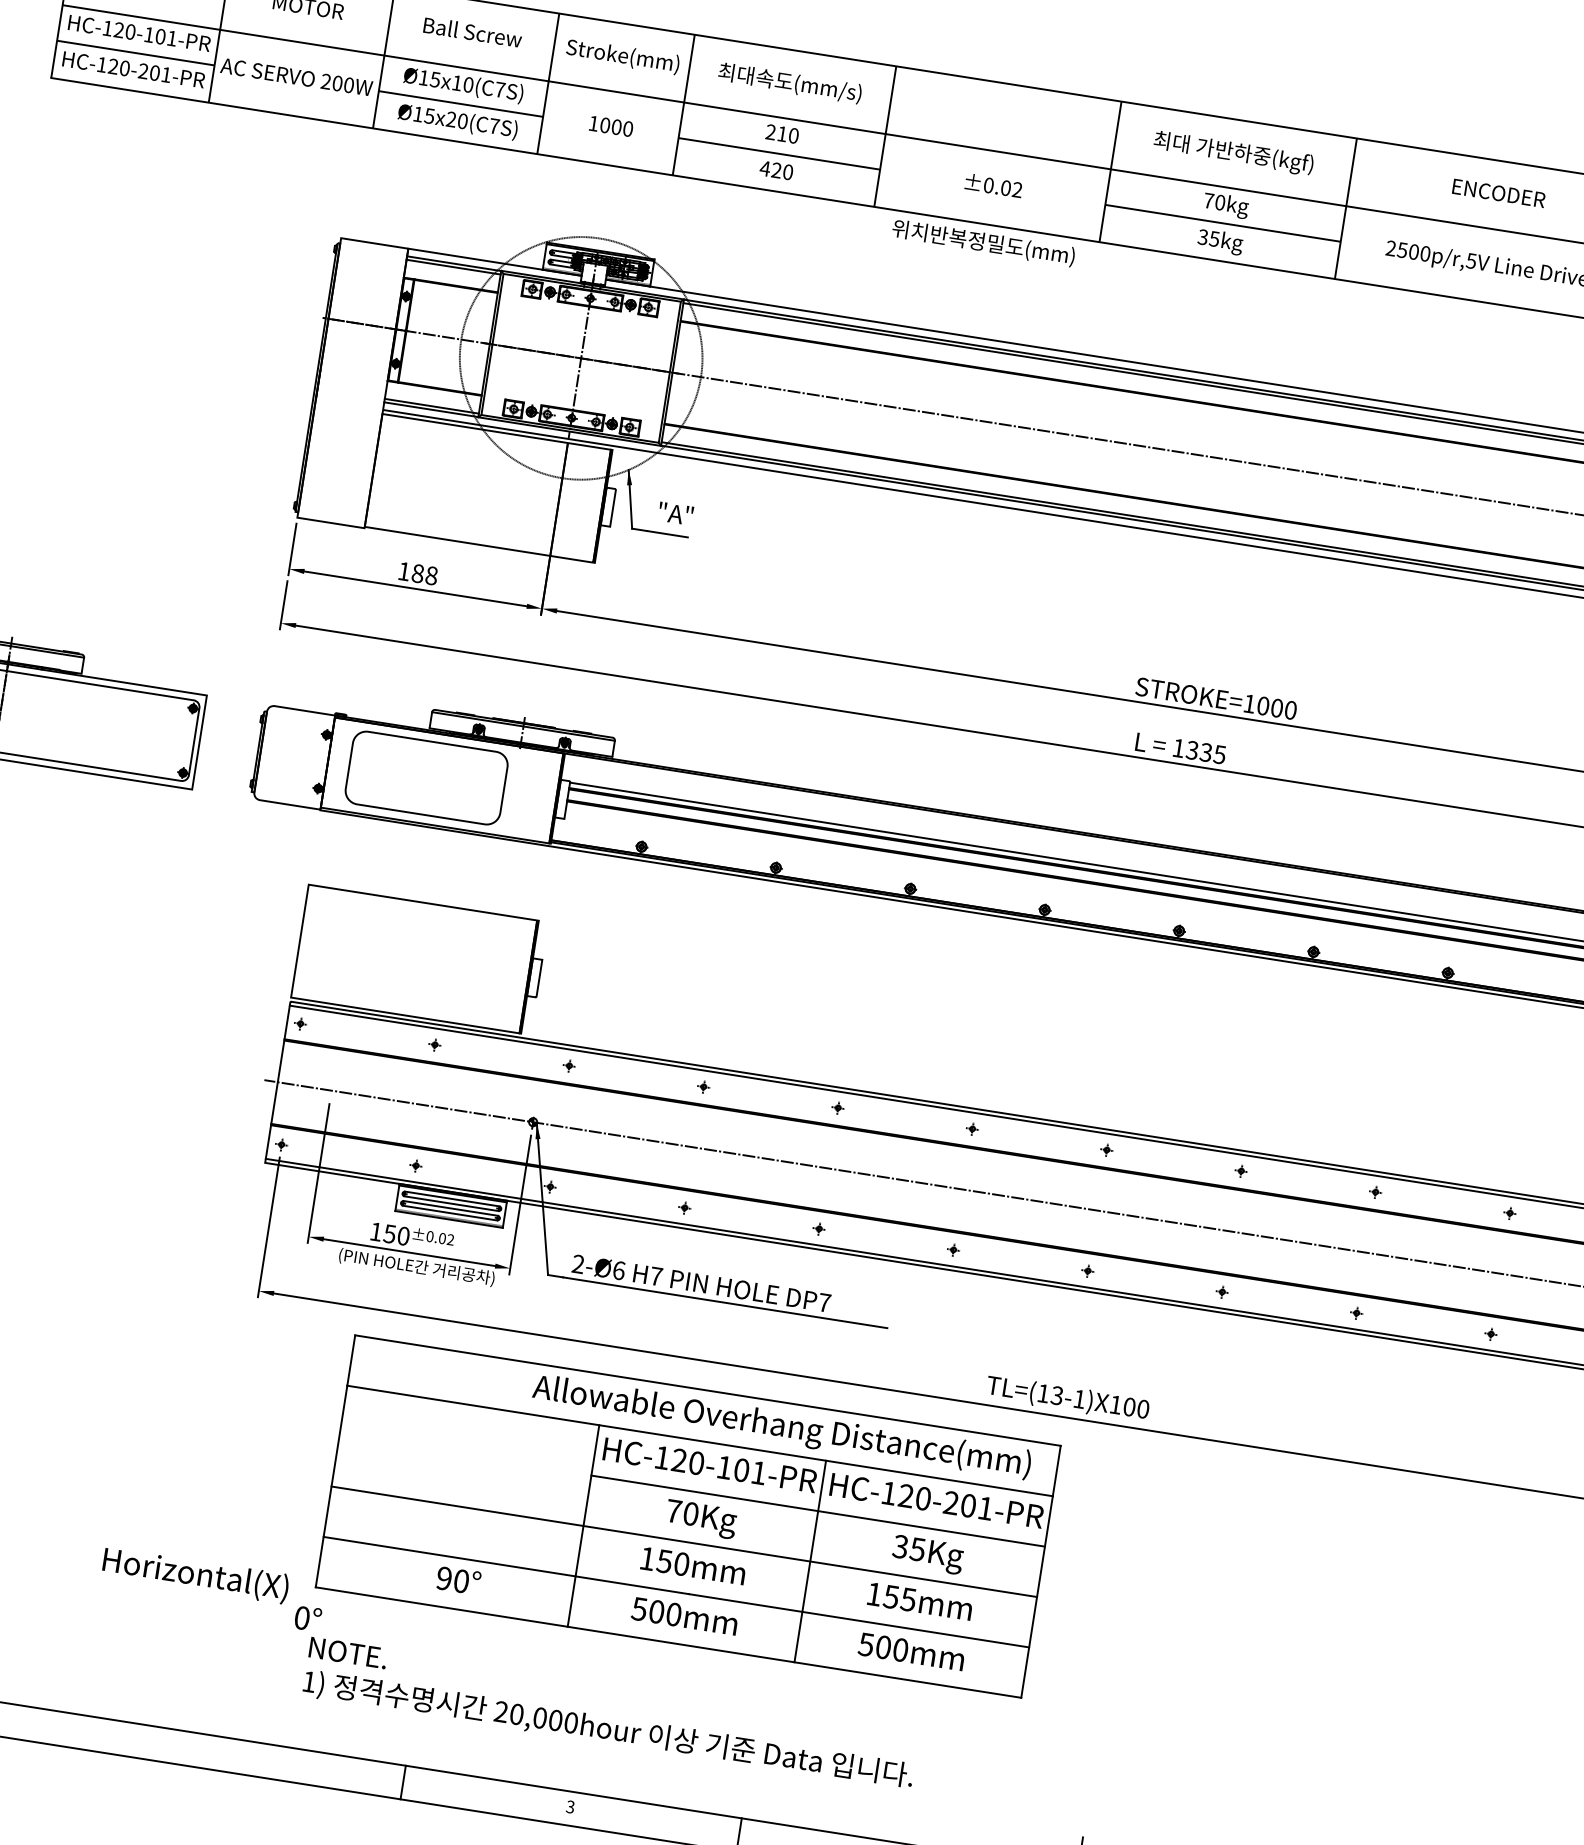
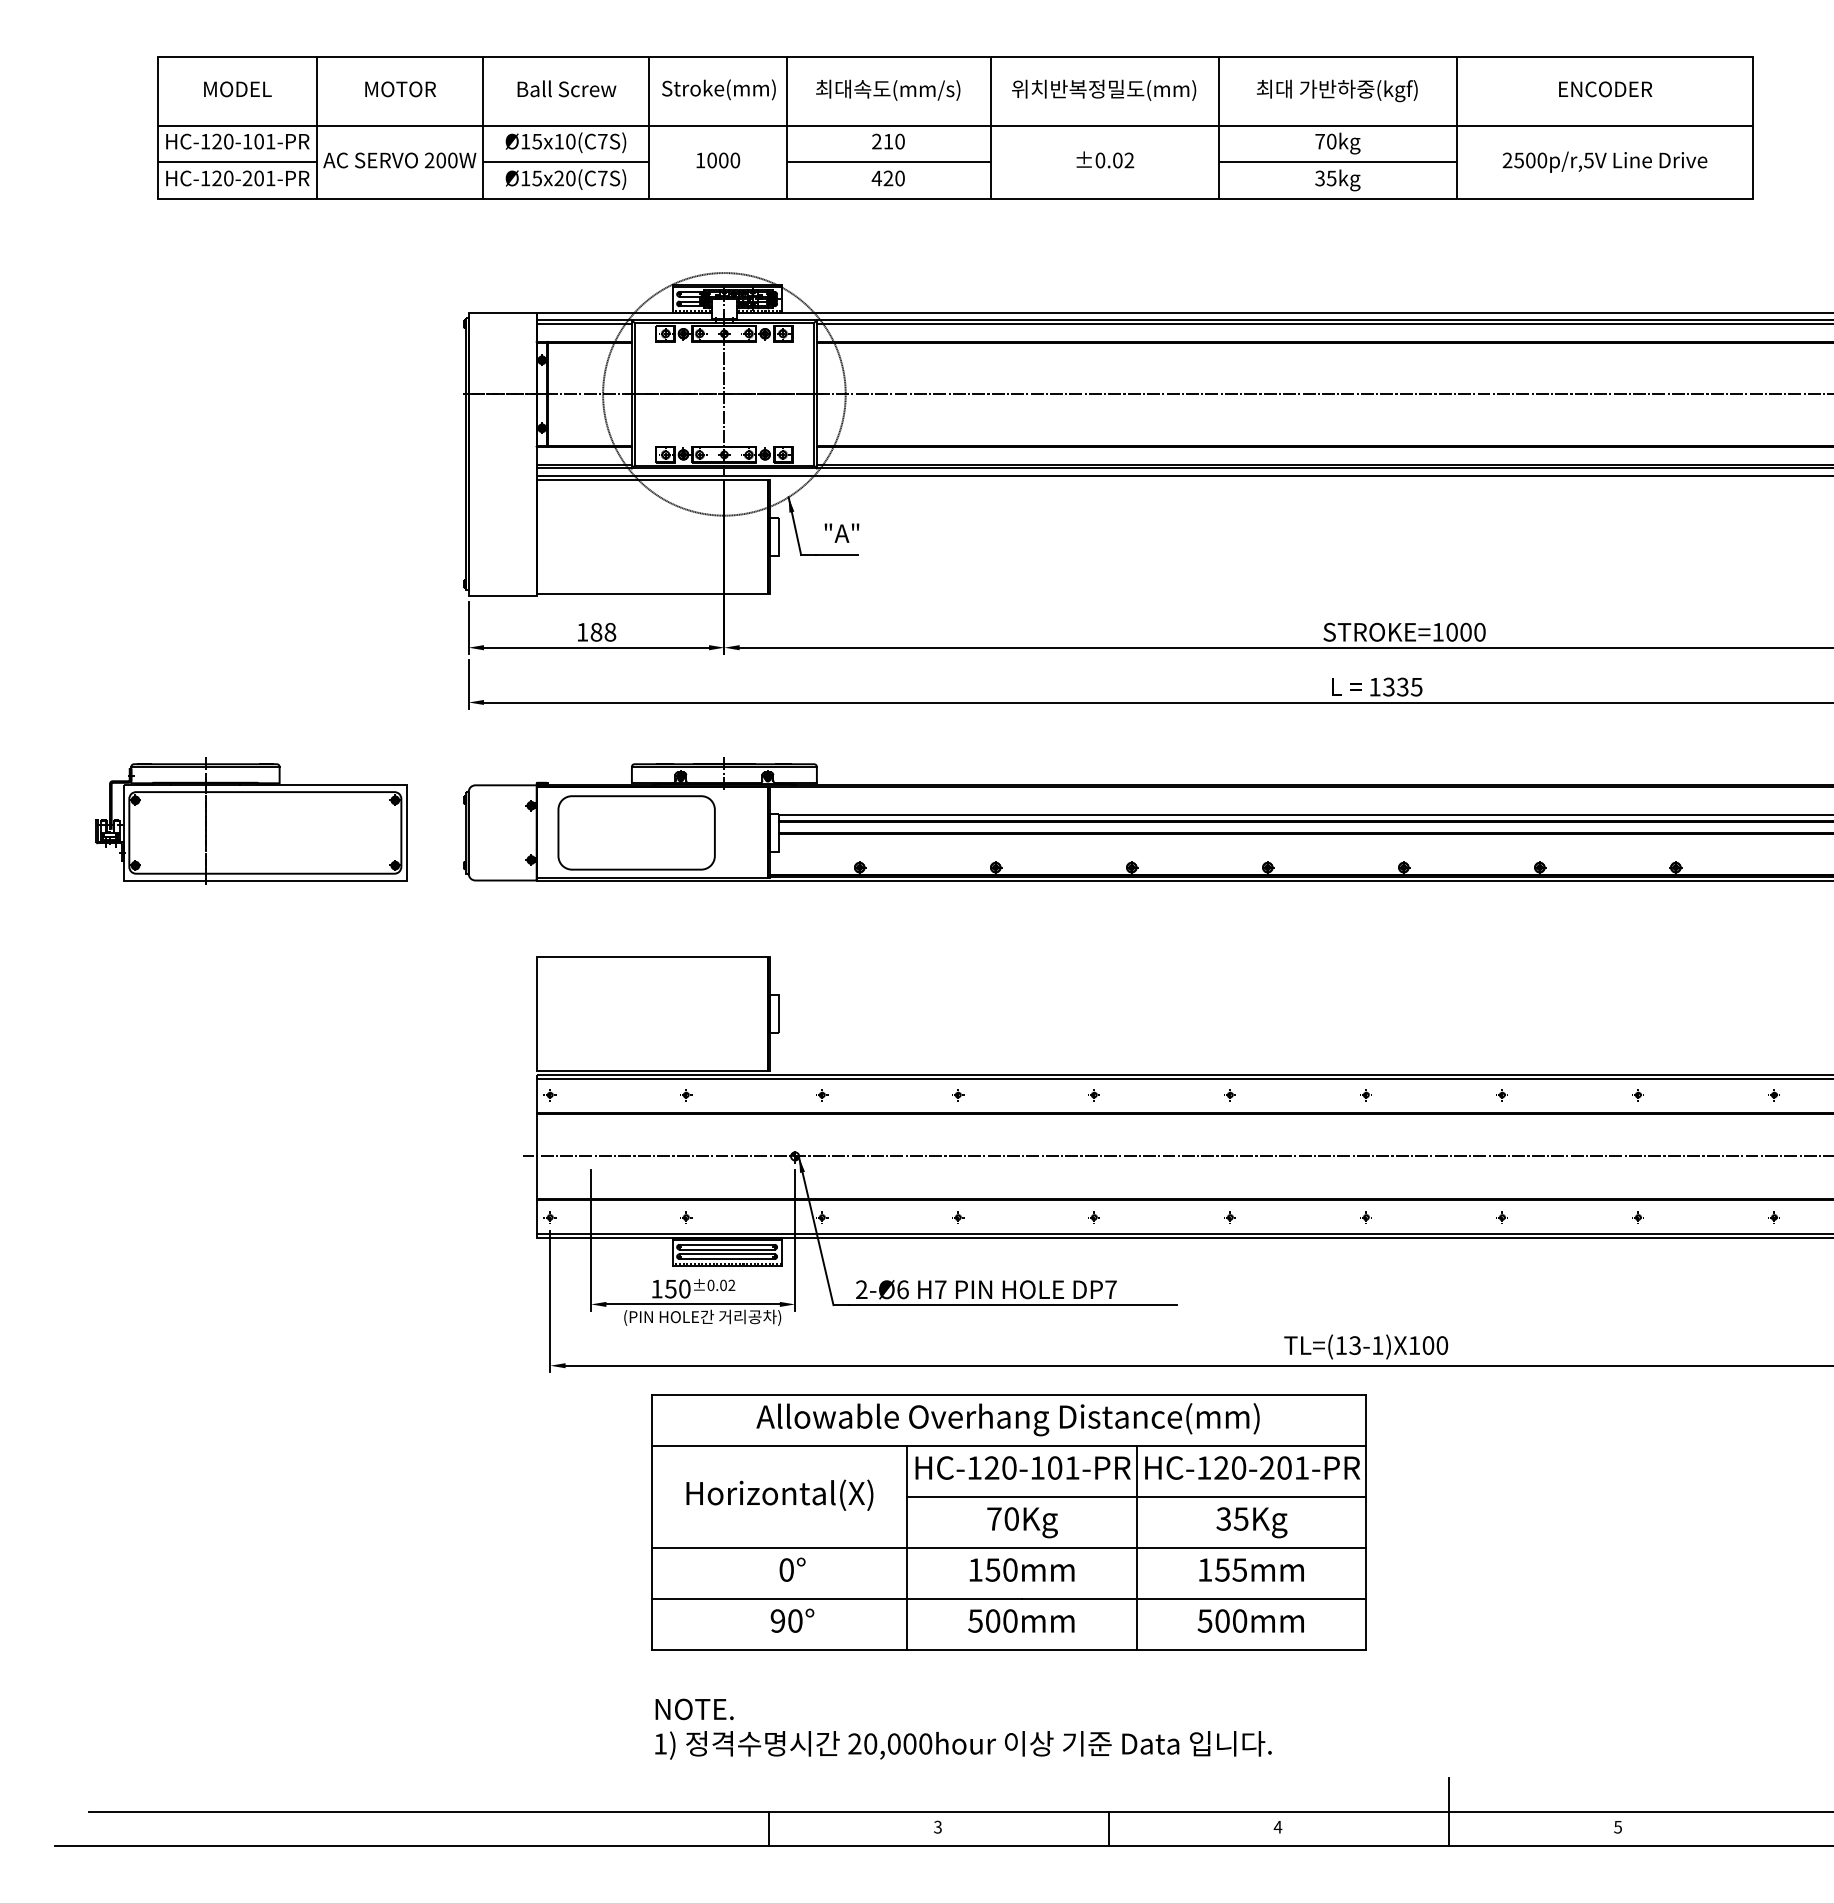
text: (984, 242) -> (1104, 89), moved
text: (781, 1427) -> (1007, 1419), moved
text: (195, 1574) -> (779, 1494), moved
text: (308, 1618) -> (792, 1569), moved

